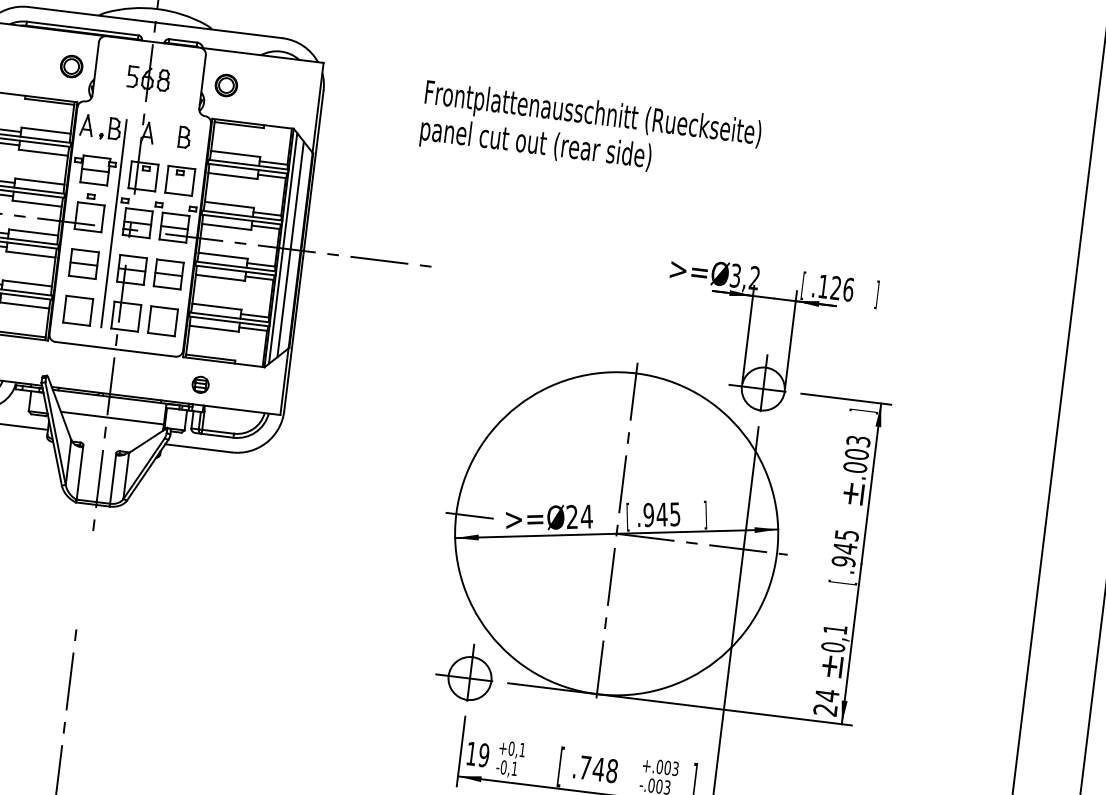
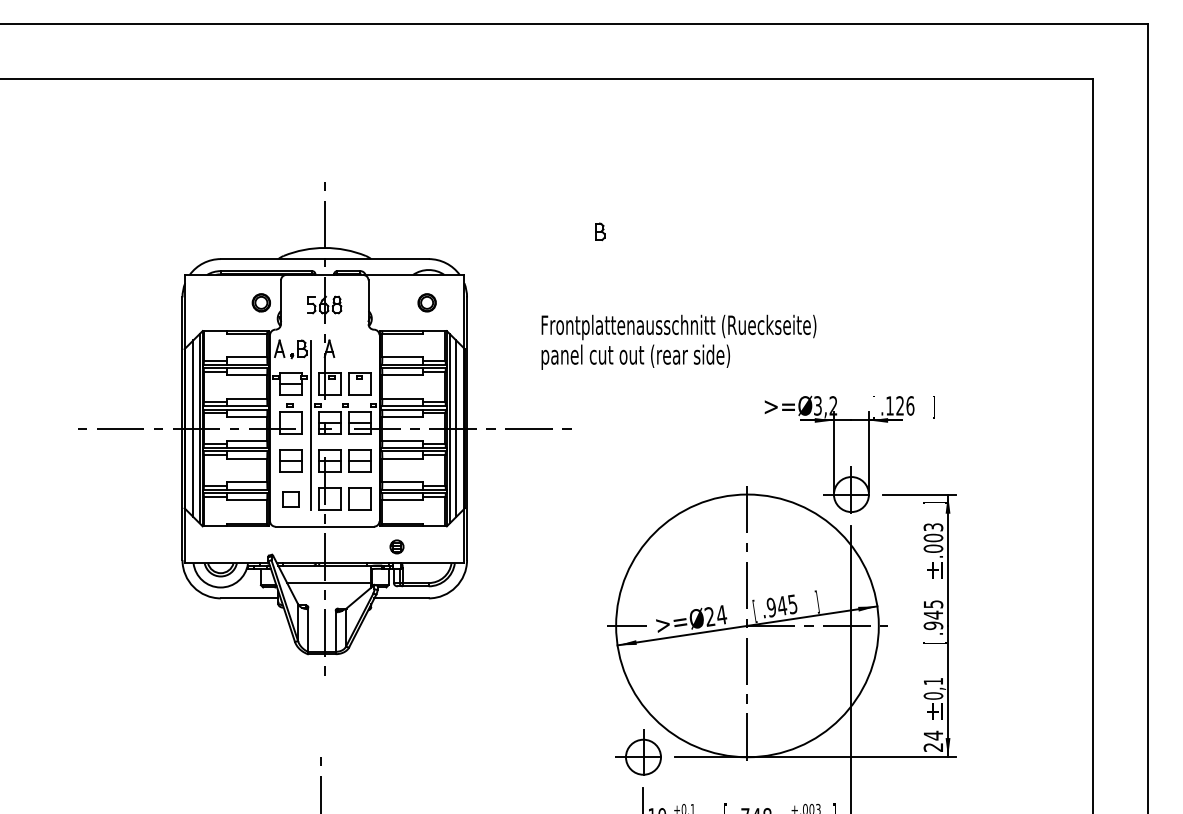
part: (225, 85) -> (426, 302), moved
text: (590, 132) -> (678, 341), moved
part: (184, 136) -> (600, 231), moved
part: (77, 309) -> (290, 498), size x0.7

